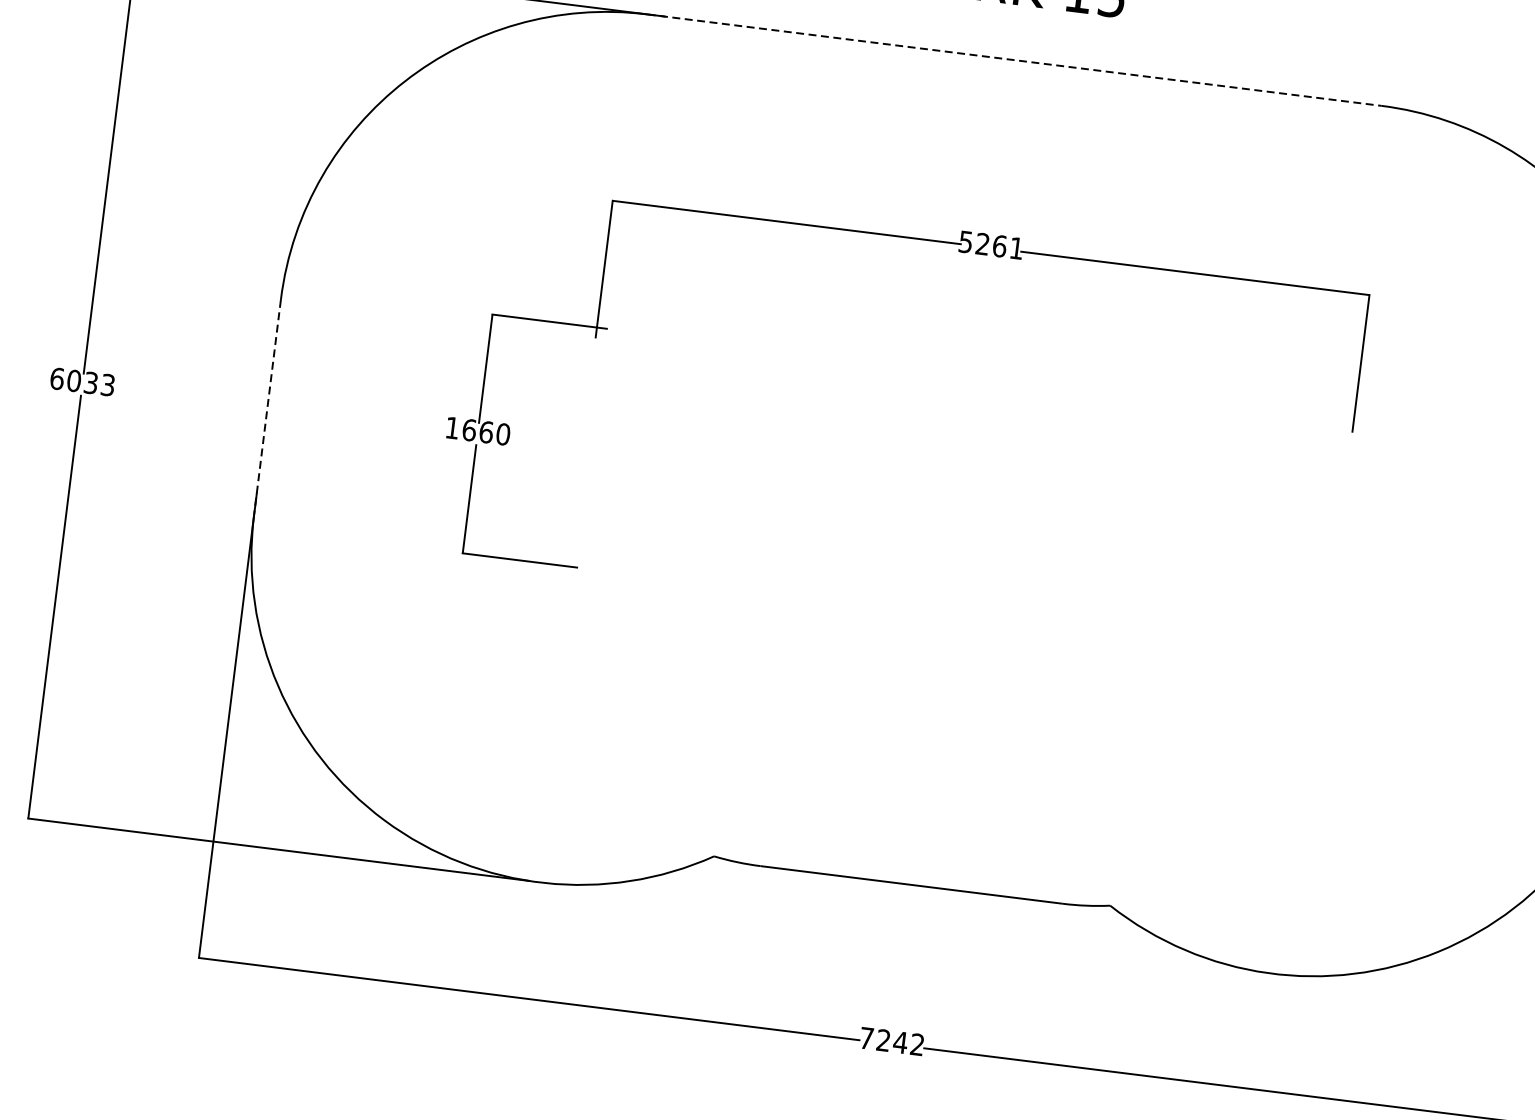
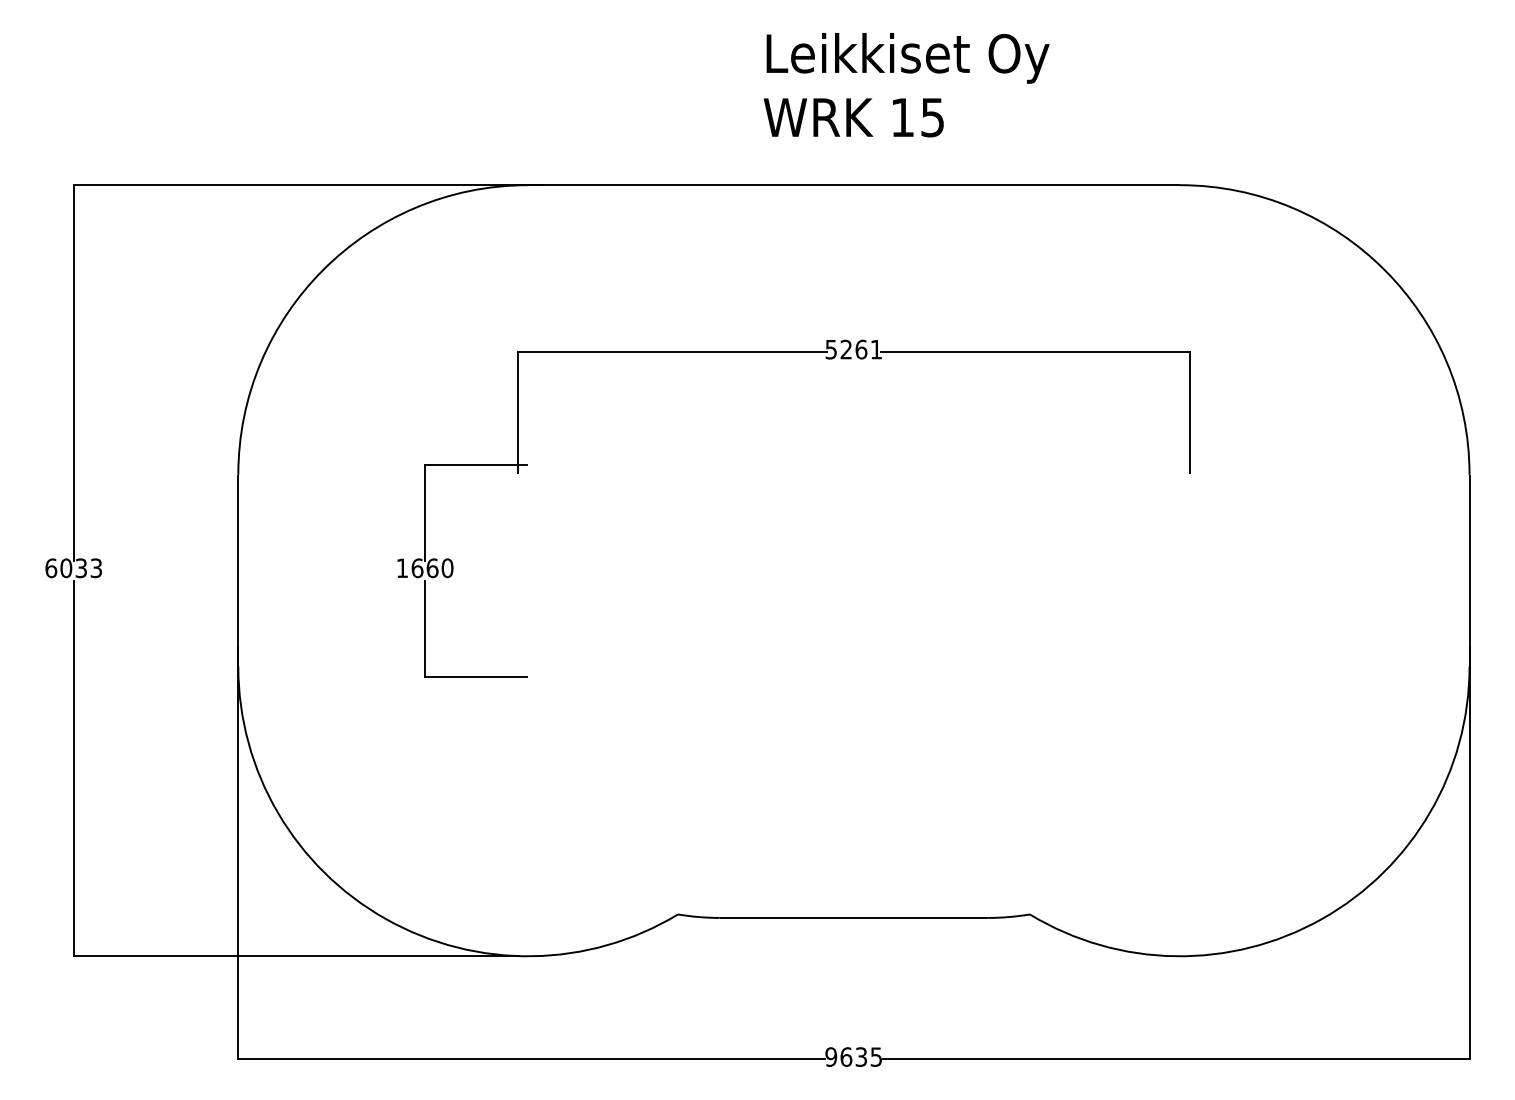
line: (1013, 60) -> (853, 185), dashed -> solid
line: (267, 407) -> (238, 570), dashed -> solid
text: (891, 1040) -> (853, 1056), 7242 -> 9635

